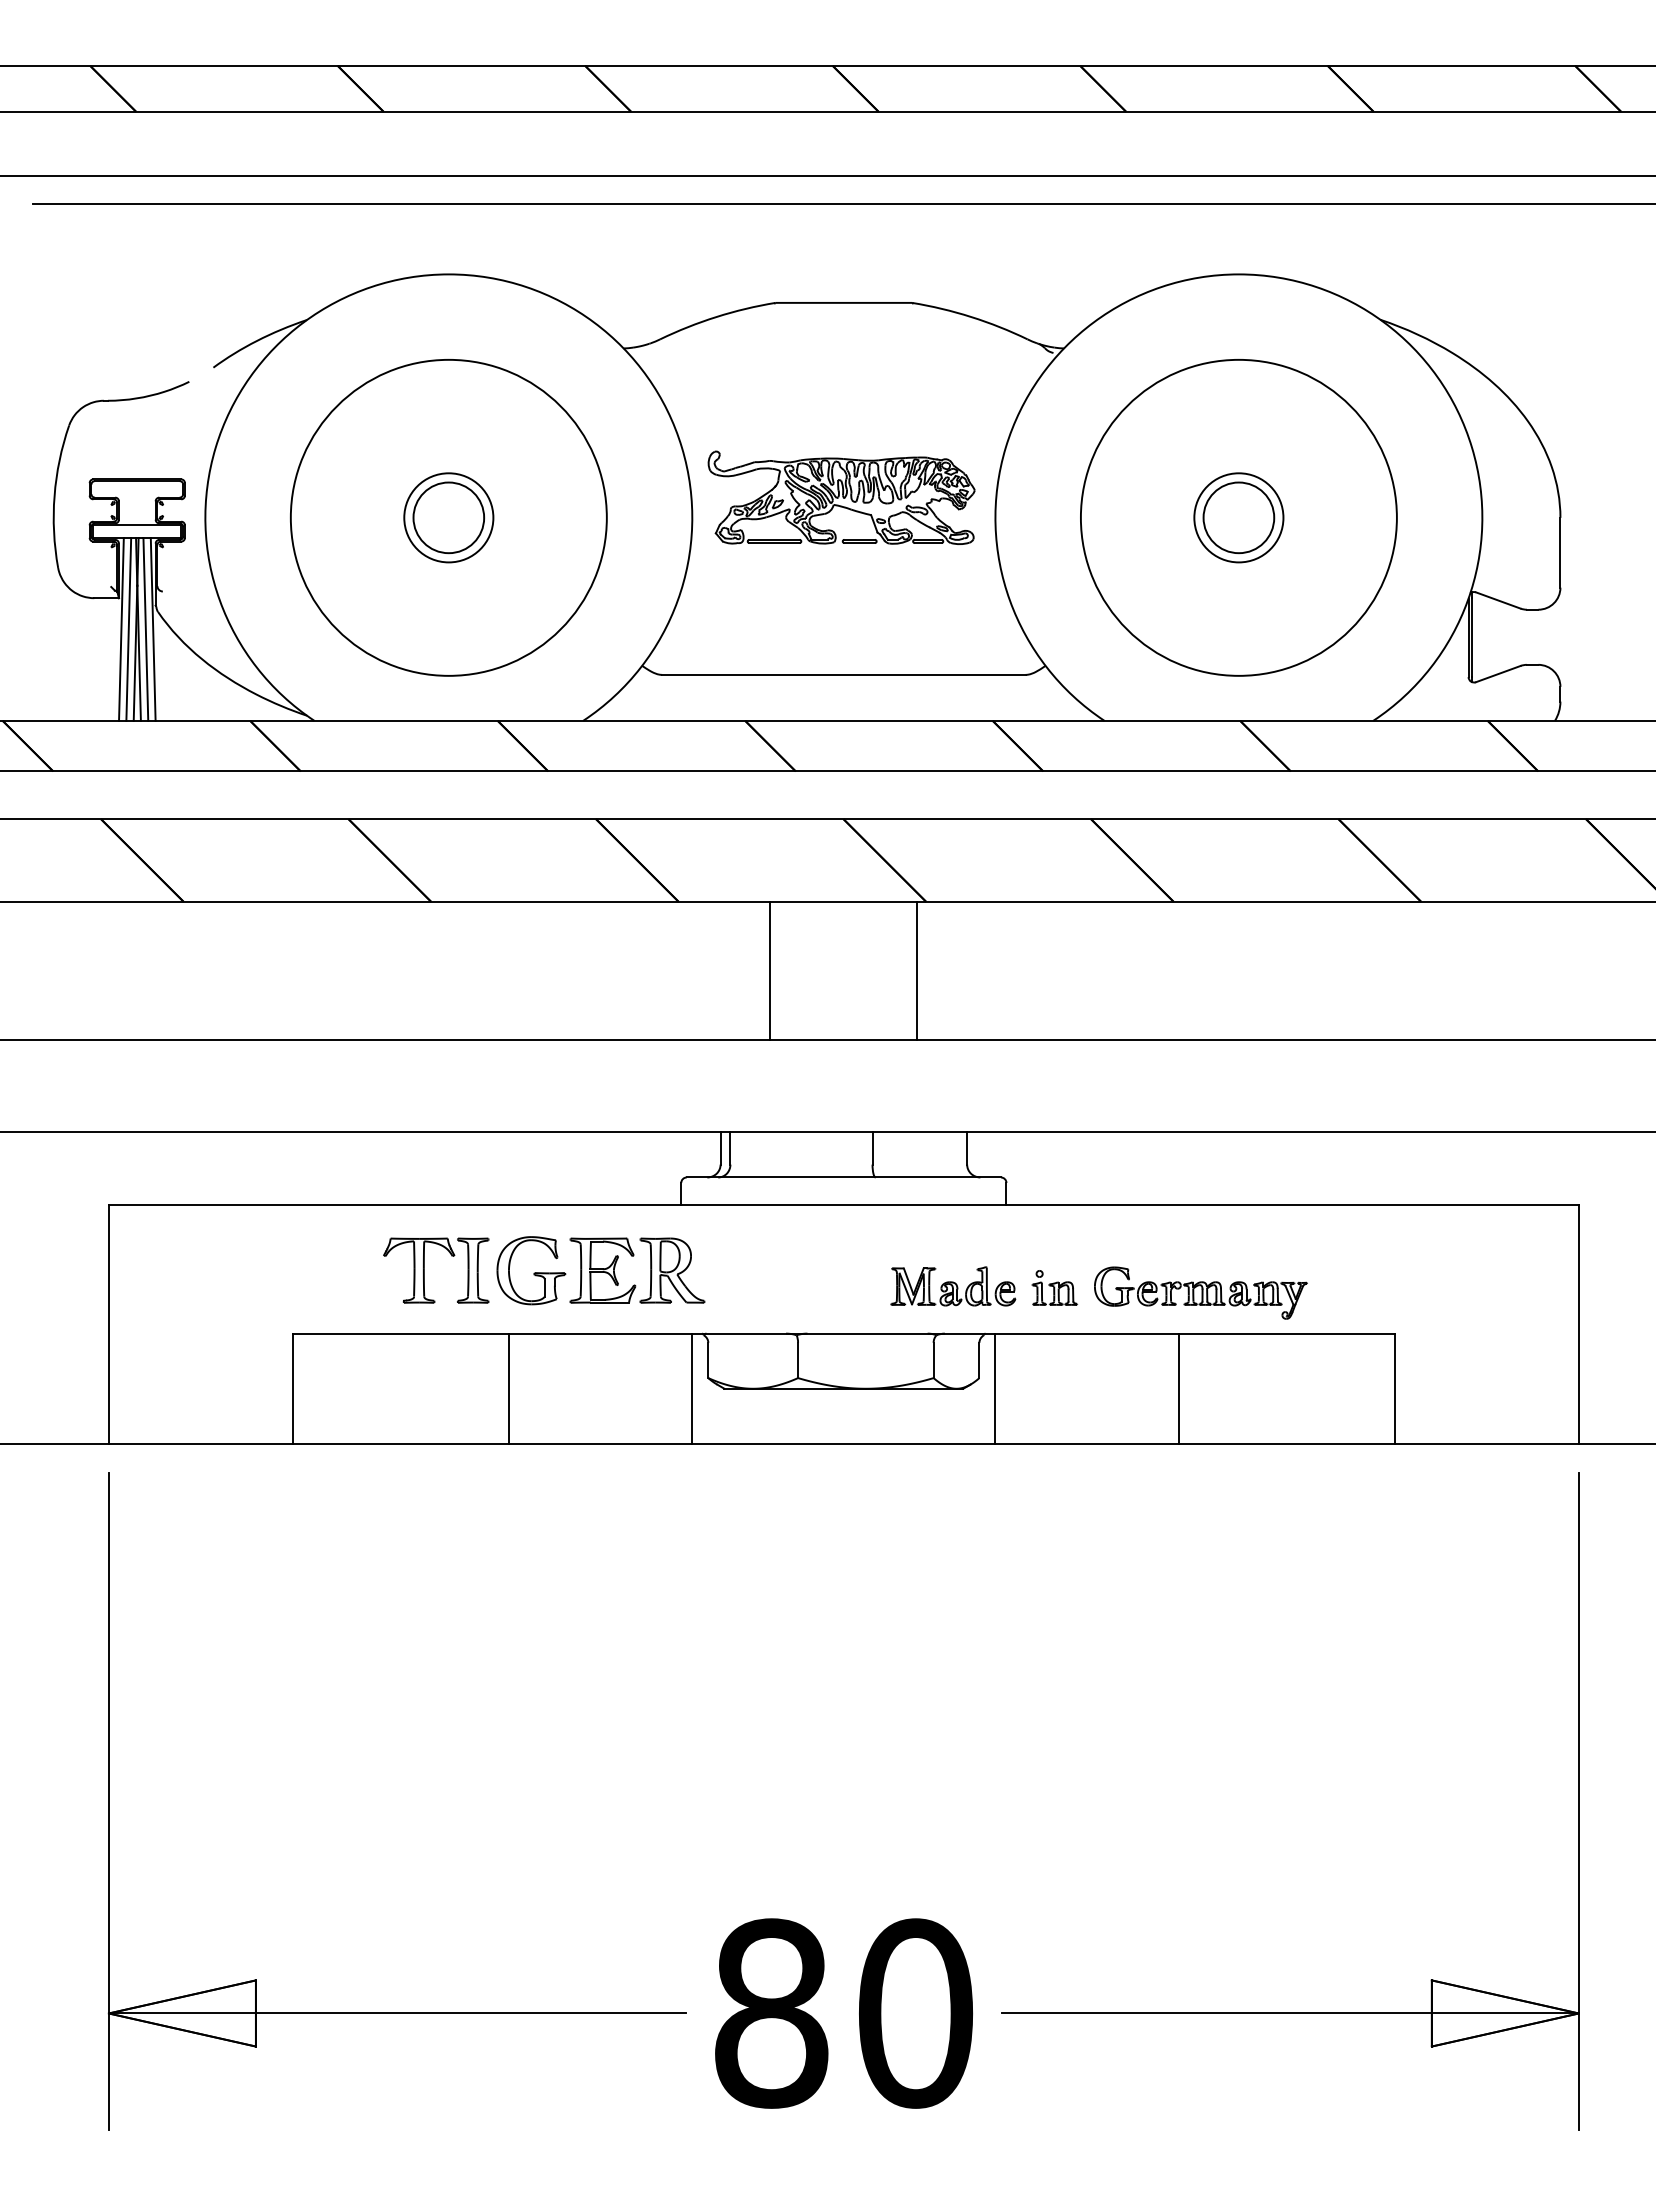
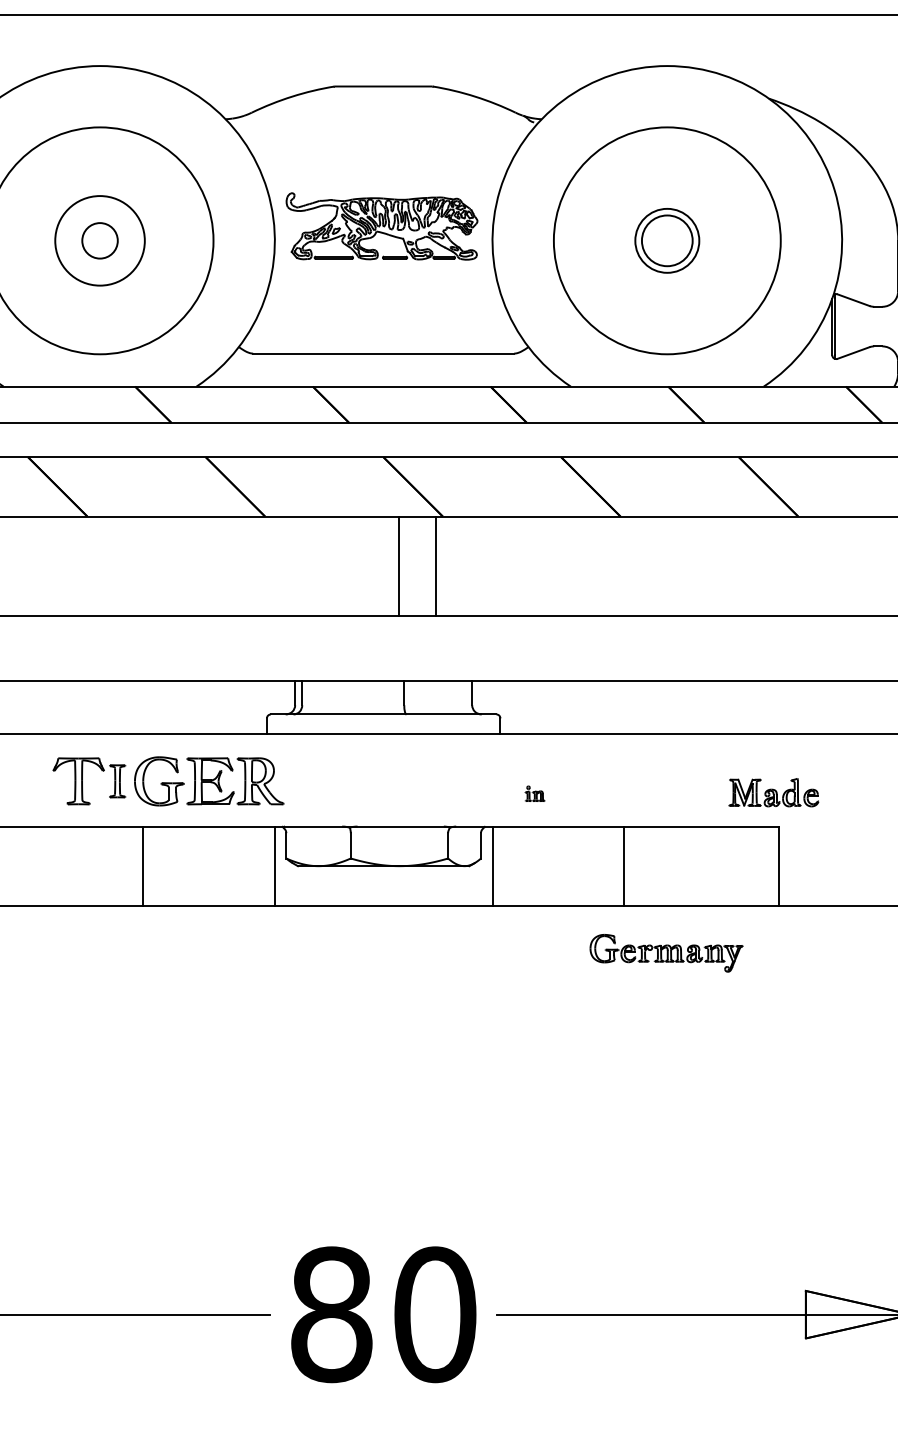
circle: (448, 517) -> (99, 240), size x0.7
circle: (448, 517) -> (99, 240), size x1.4
line: (770, 970) -> (399, 565), moved
part: (473, 1270) -> (117, 781), size x0.7
part: (953, 1286) -> (774, 792), moved
part: (1054, 1287) -> (534, 793), size x0.6
part: (1200, 1292) -> (666, 952), moved

